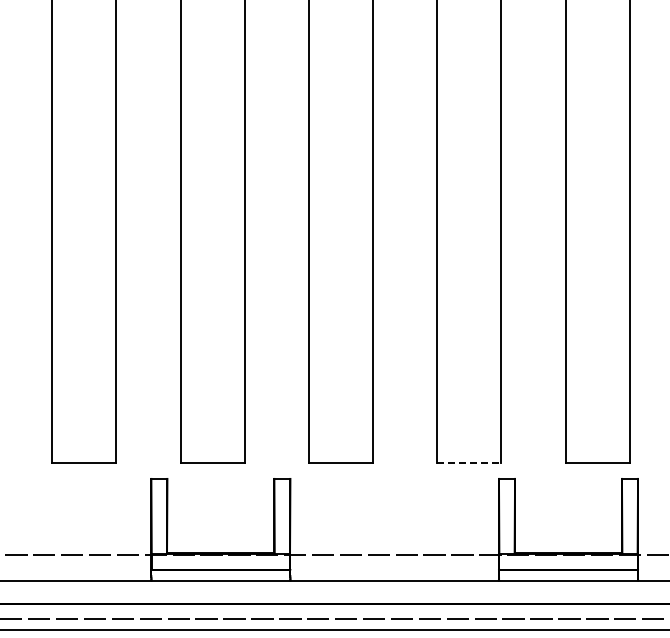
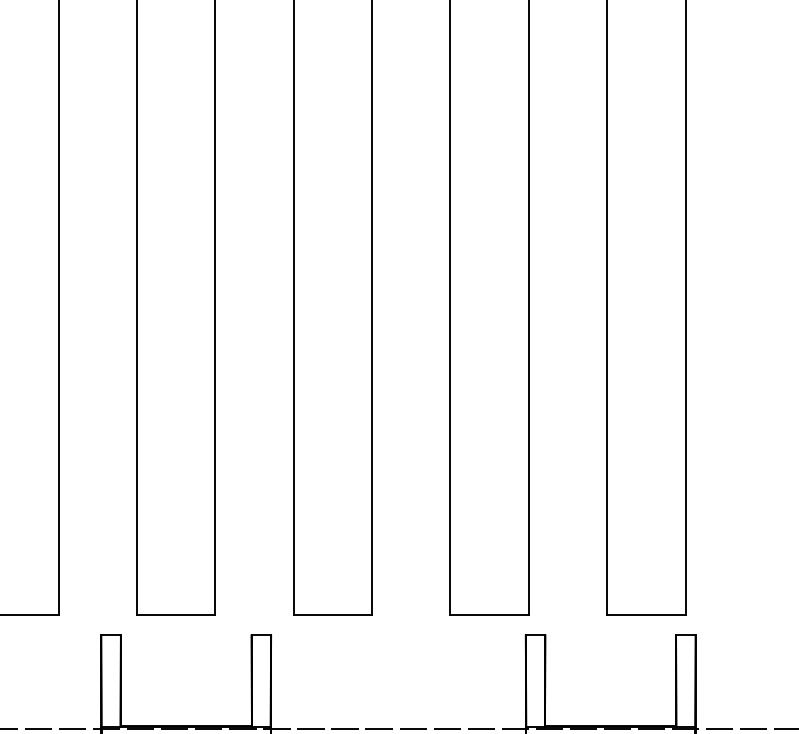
line: (469, 462) -> (489, 615), dashed -> solid

